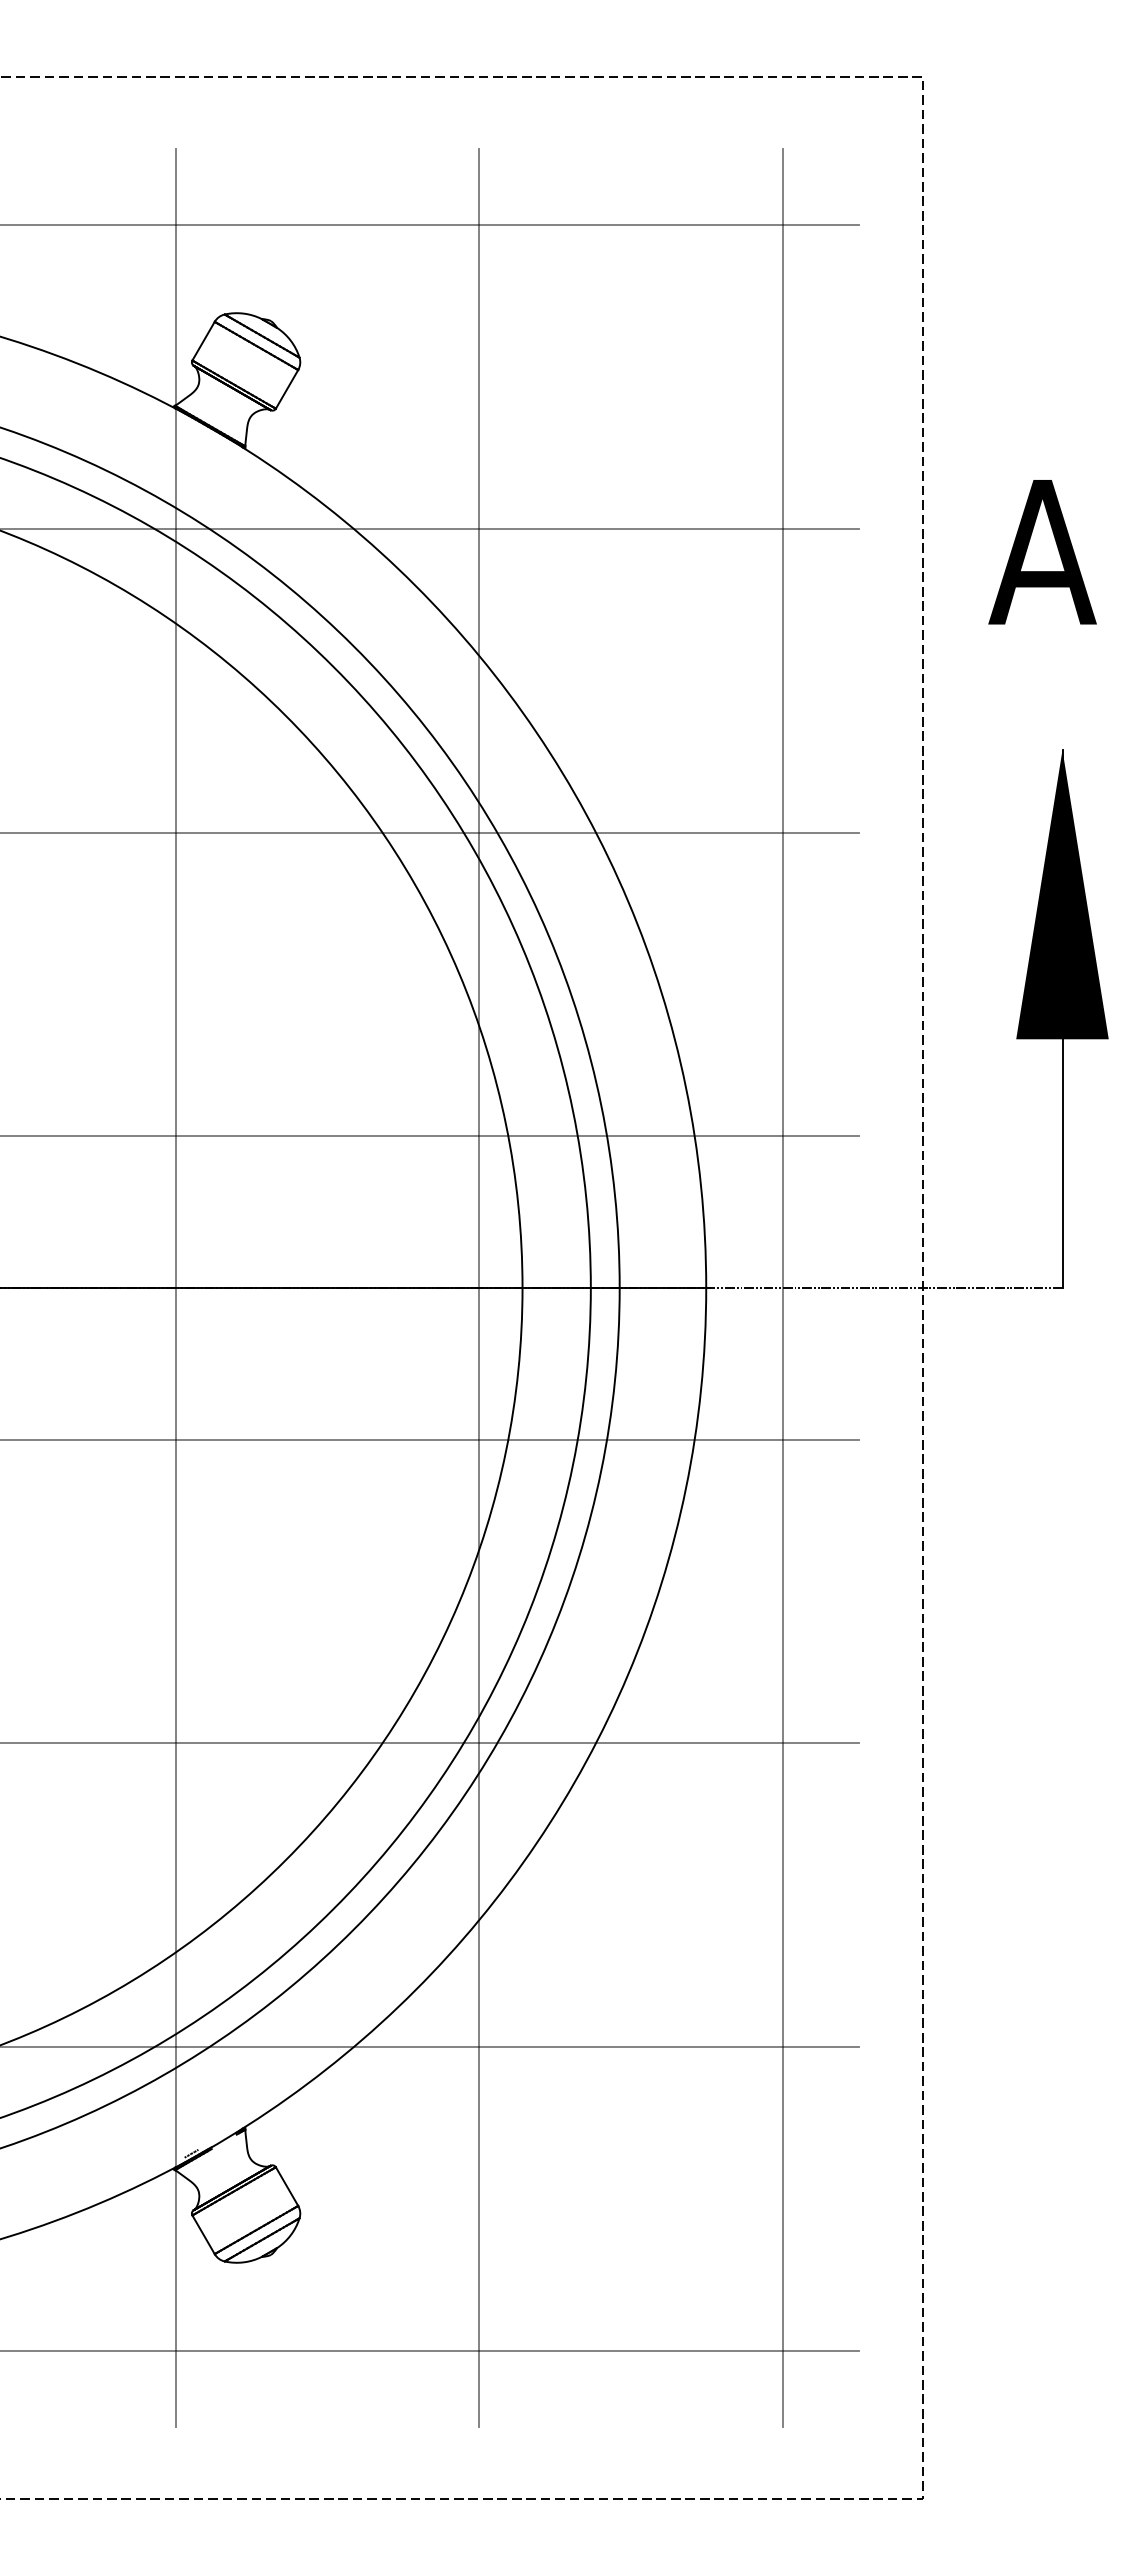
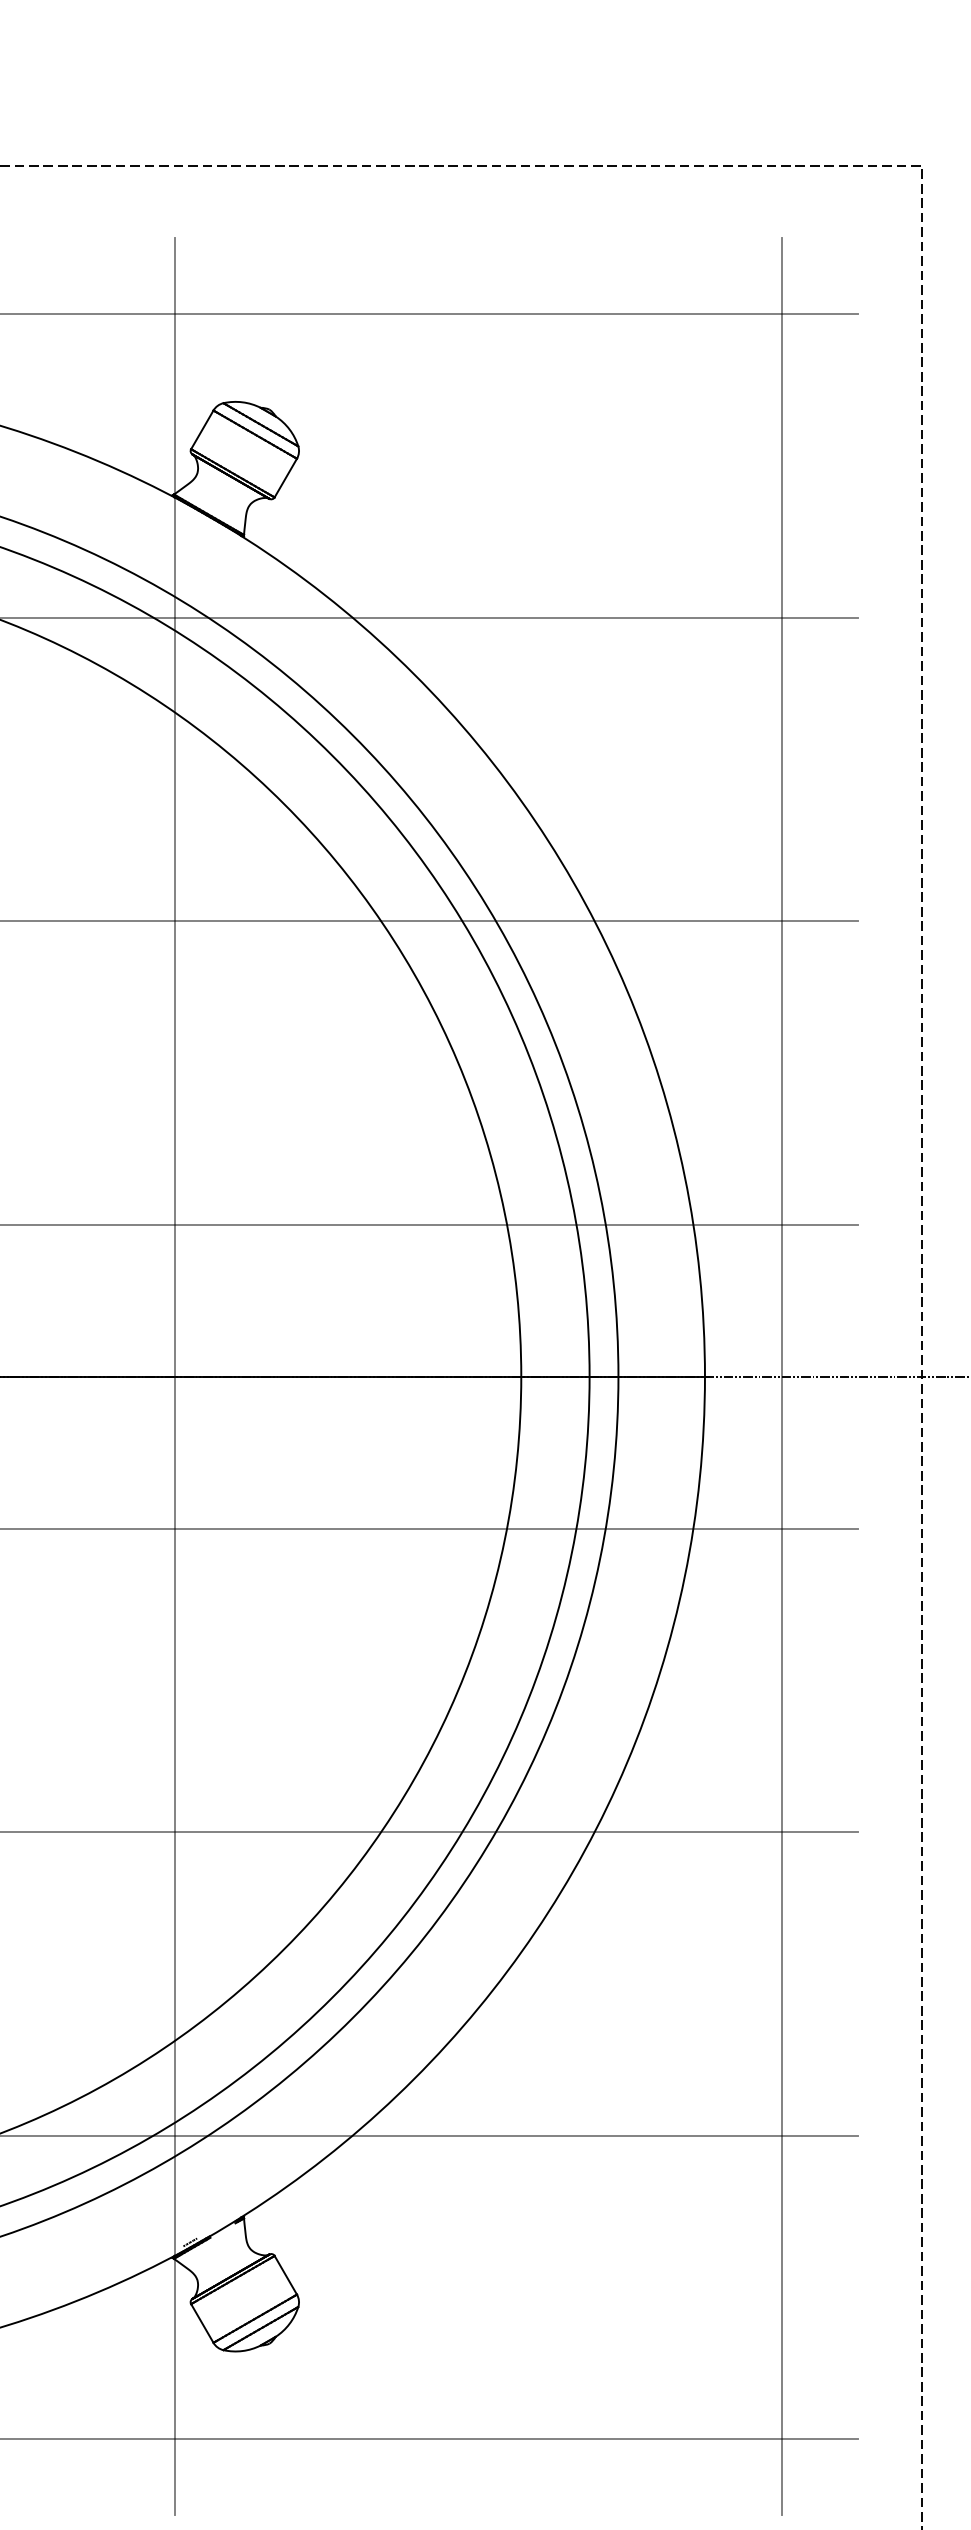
line: (479, 1287) -> (478, 1376), removed

